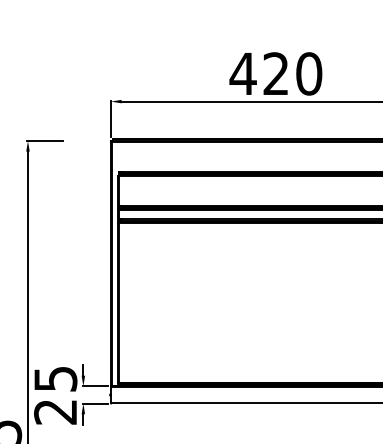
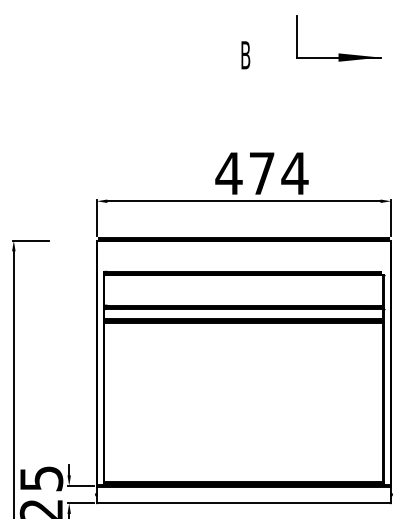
text: (292, 73) -> (278, 173), 420 -> 474

